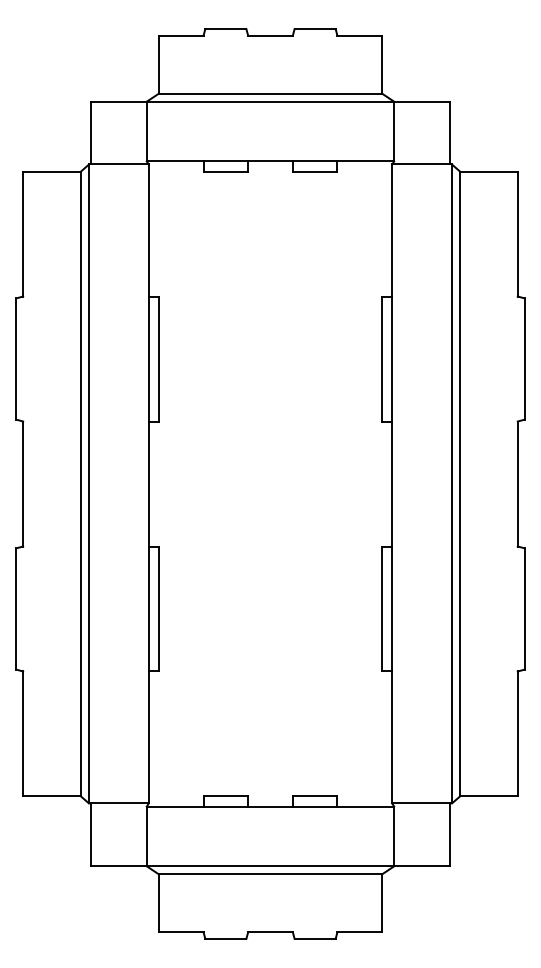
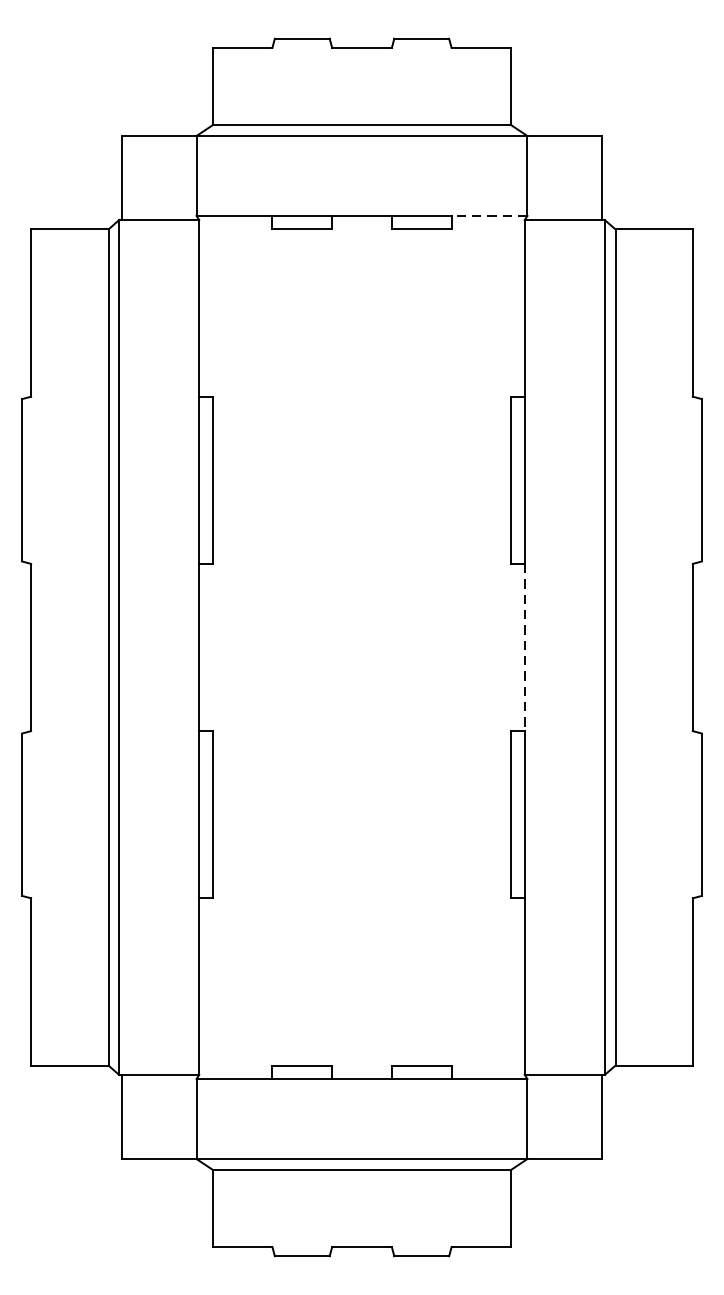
line: (365, 161) -> (489, 216), solid -> dashed
line: (392, 484) -> (525, 648), solid -> dashed

